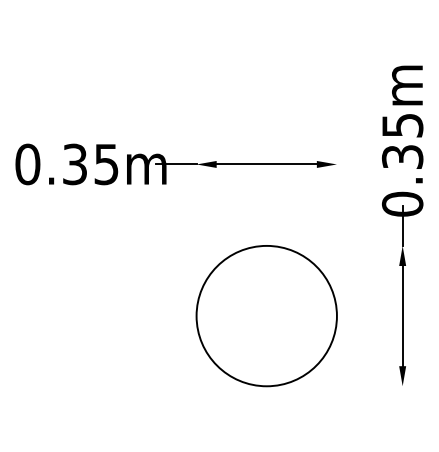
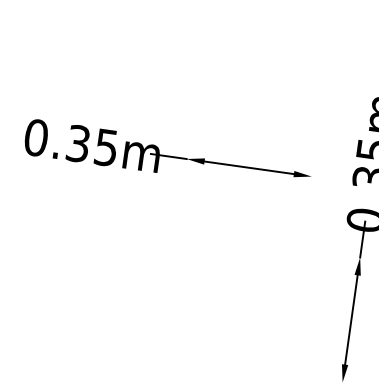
circle: (266, 316) -> (229, 303), removed

